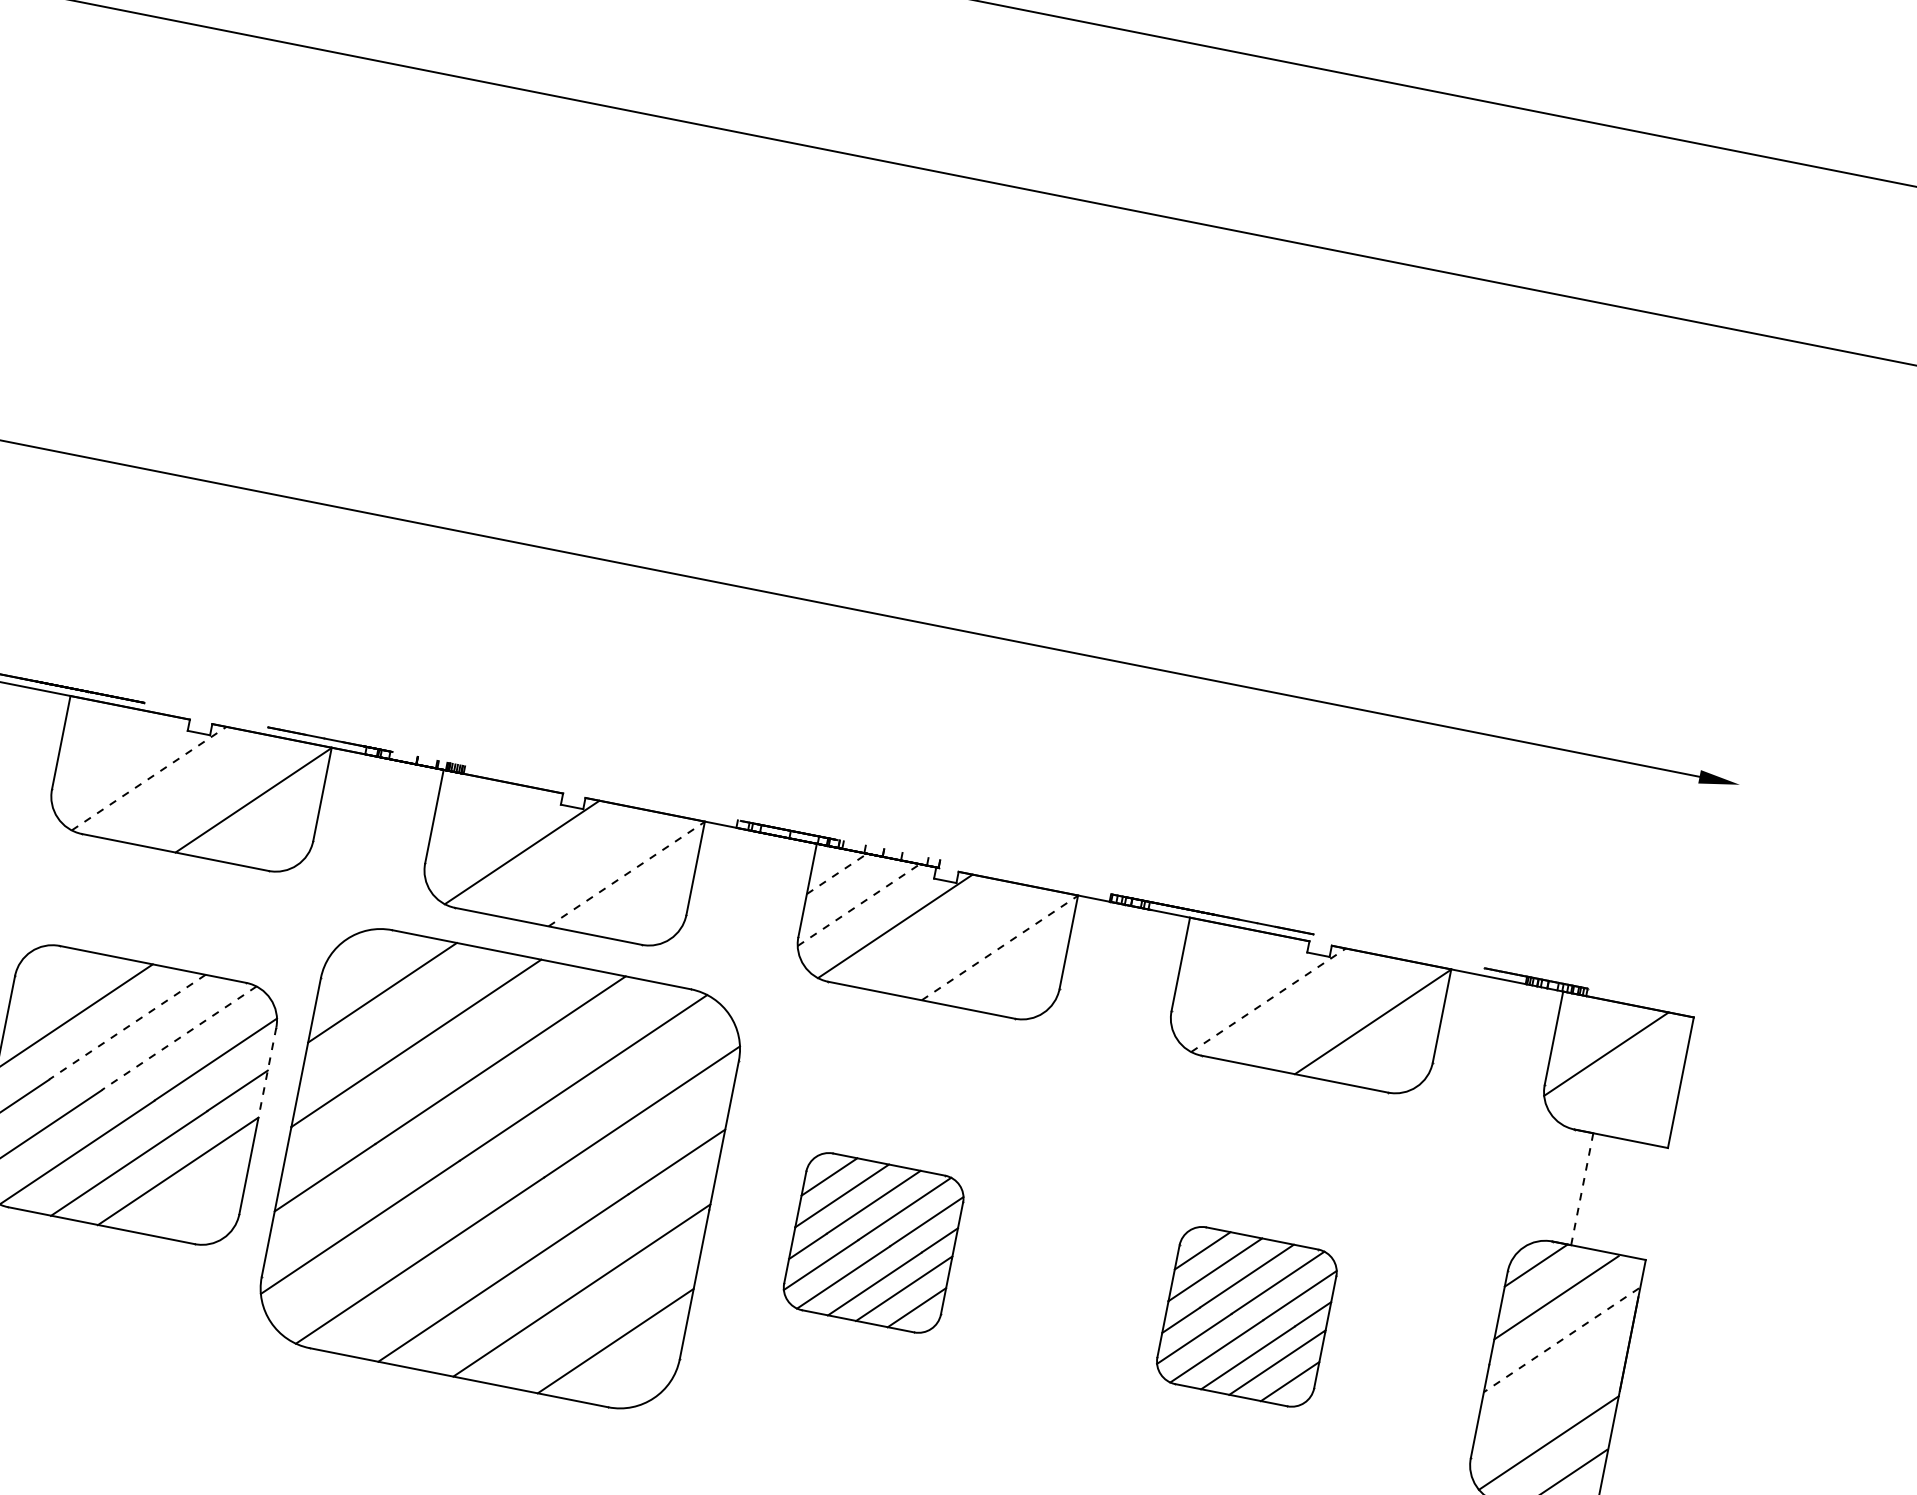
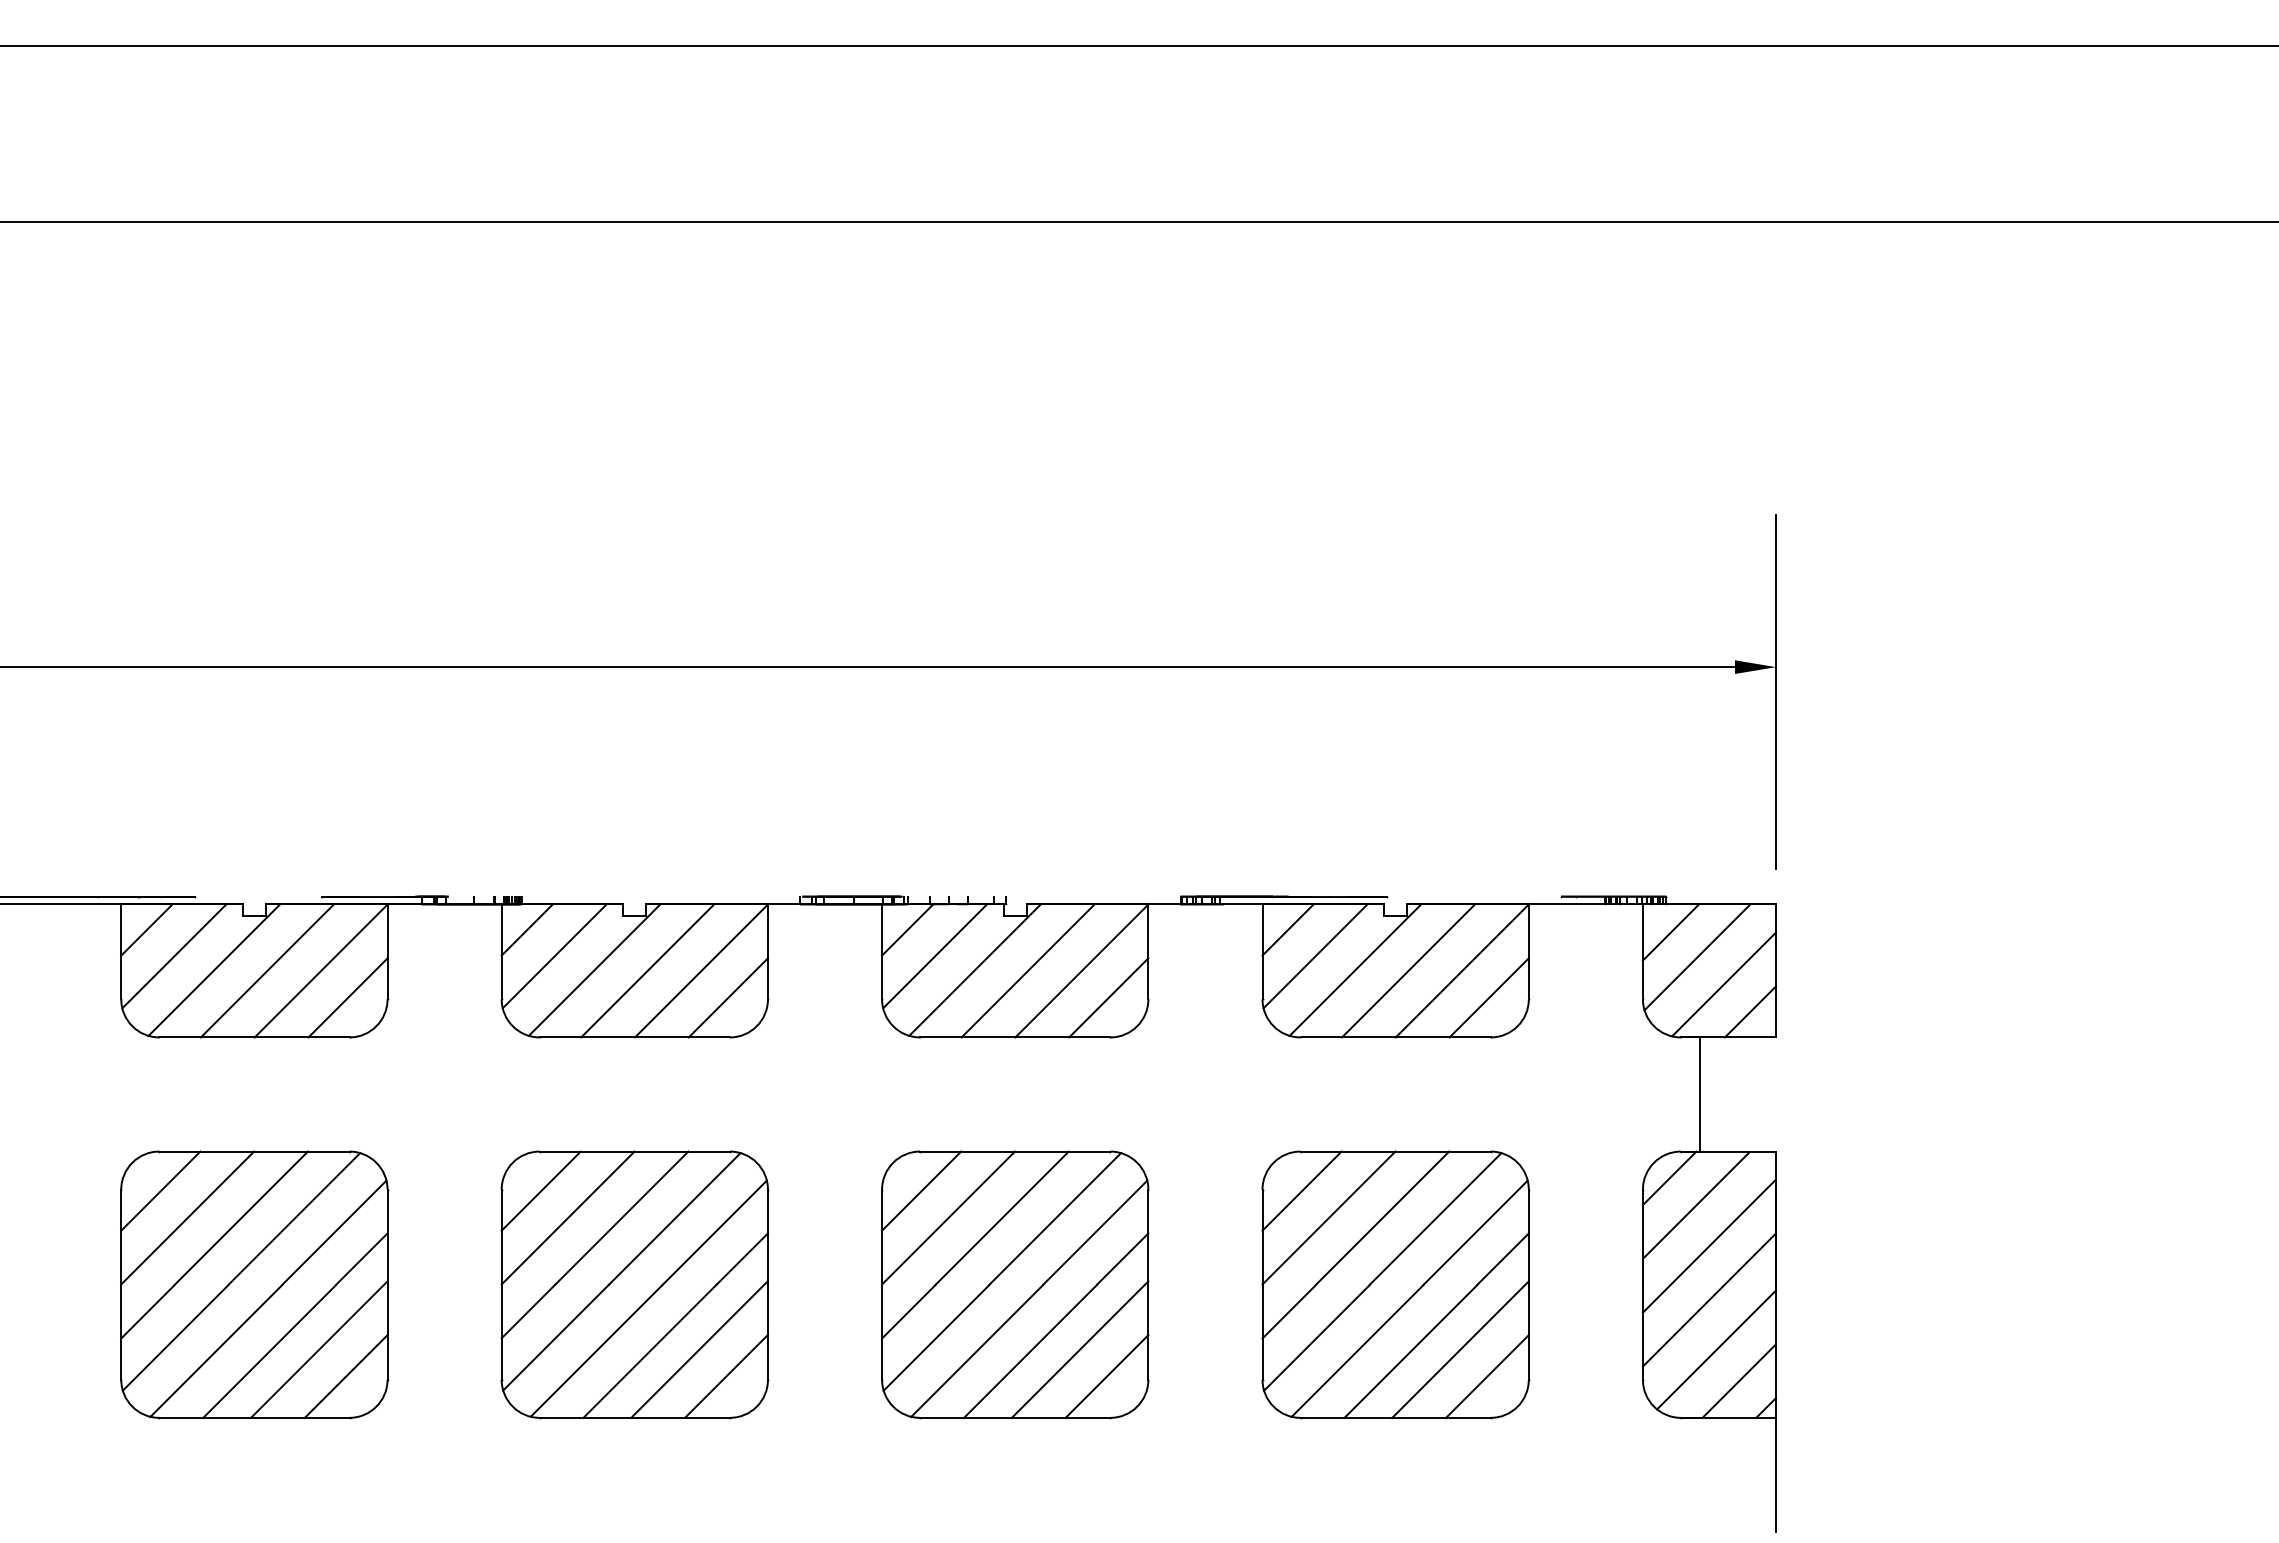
line: (90, 725) -> (146, 929), added
line: (112, 757) -> (174, 956), added
line: (149, 778) -> (214, 969), dashed -> solid
line: (201, 789) -> (267, 970), added
line: (463, 799) -> (526, 929), added
line: (1735, 809) -> (1776, 692), added
line: (274, 831) -> (347, 997), added
line: (485, 831) -> (554, 956), added
line: (573, 863) -> (647, 970), added
line: (626, 873) -> (701, 970), dashed -> solid
line: (837, 873) -> (908, 929), dashed -> solid
line: (647, 905) -> (727, 997), added
line: (859, 905) -> (935, 956), dashed -> solid
line: (946, 936) -> (1027, 970), added
line: (1000, 947) -> (1082, 970), dashed -> solid
line: (1209, 947) -> (1287, 929), added
line: (1020, 979) -> (1108, 997), added
line: (1231, 979) -> (1315, 956), added
line: (53, 984) -> (160, 1190), added
line: (1268, 999) -> (1355, 969), dashed -> solid
line: (1320, 1010) -> (1408, 970), added
line: (1584, 1024) -> (1670, 932), added
line: (127, 1027) -> (241, 1218), dashed -> solid
line: (179, 1038) -> (294, 1219), dashed -> solid
line: (1393, 1052) -> (1488, 997), added
line: (266, 1074) -> (387, 1237), dashed -> solid
line: (1627, 1086) -> (1724, 984), added
line: (1647, 1117) -> (1750, 1011), added
part: (500, 1168) -> (634, 1284), size x0.62
line: (1581, 1189) -> (1699, 1094), dashed -> solid
line: (198, 1202) -> (345, 1376), added
part: (873, 1242) -> (1015, 1284), size x1.67
part: (1246, 1316) -> (1395, 1284), size x1.67
line: (1560, 1340) -> (1708, 1247), dashed -> solid
line: (1551, 1392) -> (1709, 1299), added

